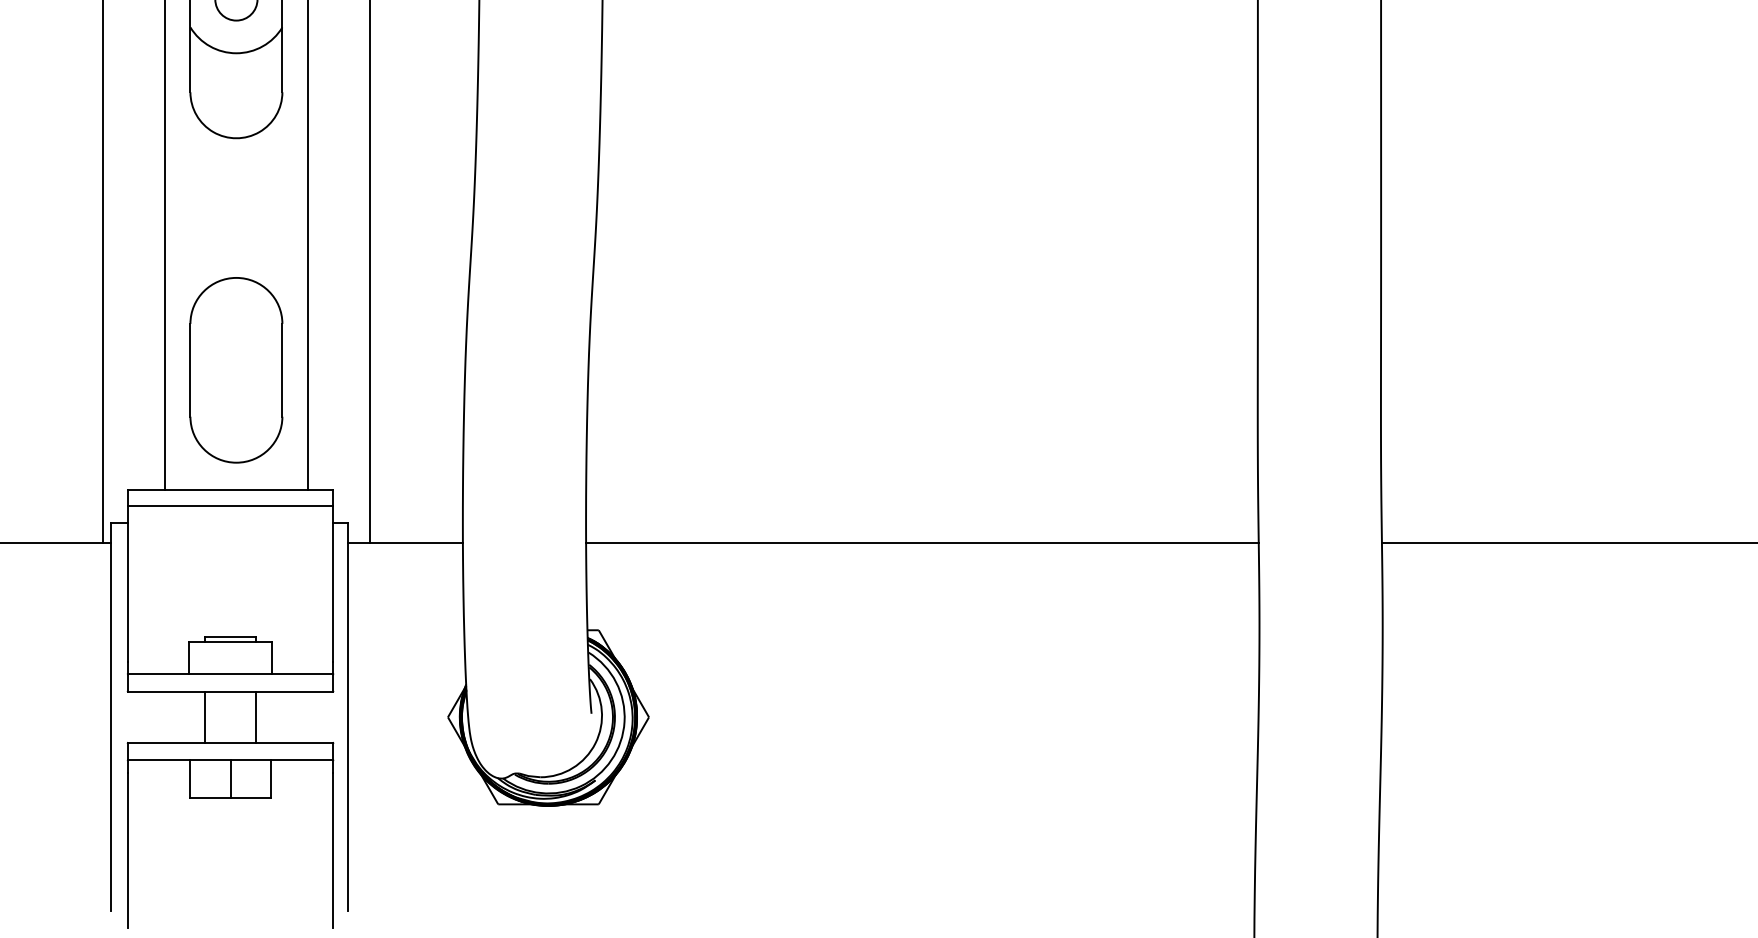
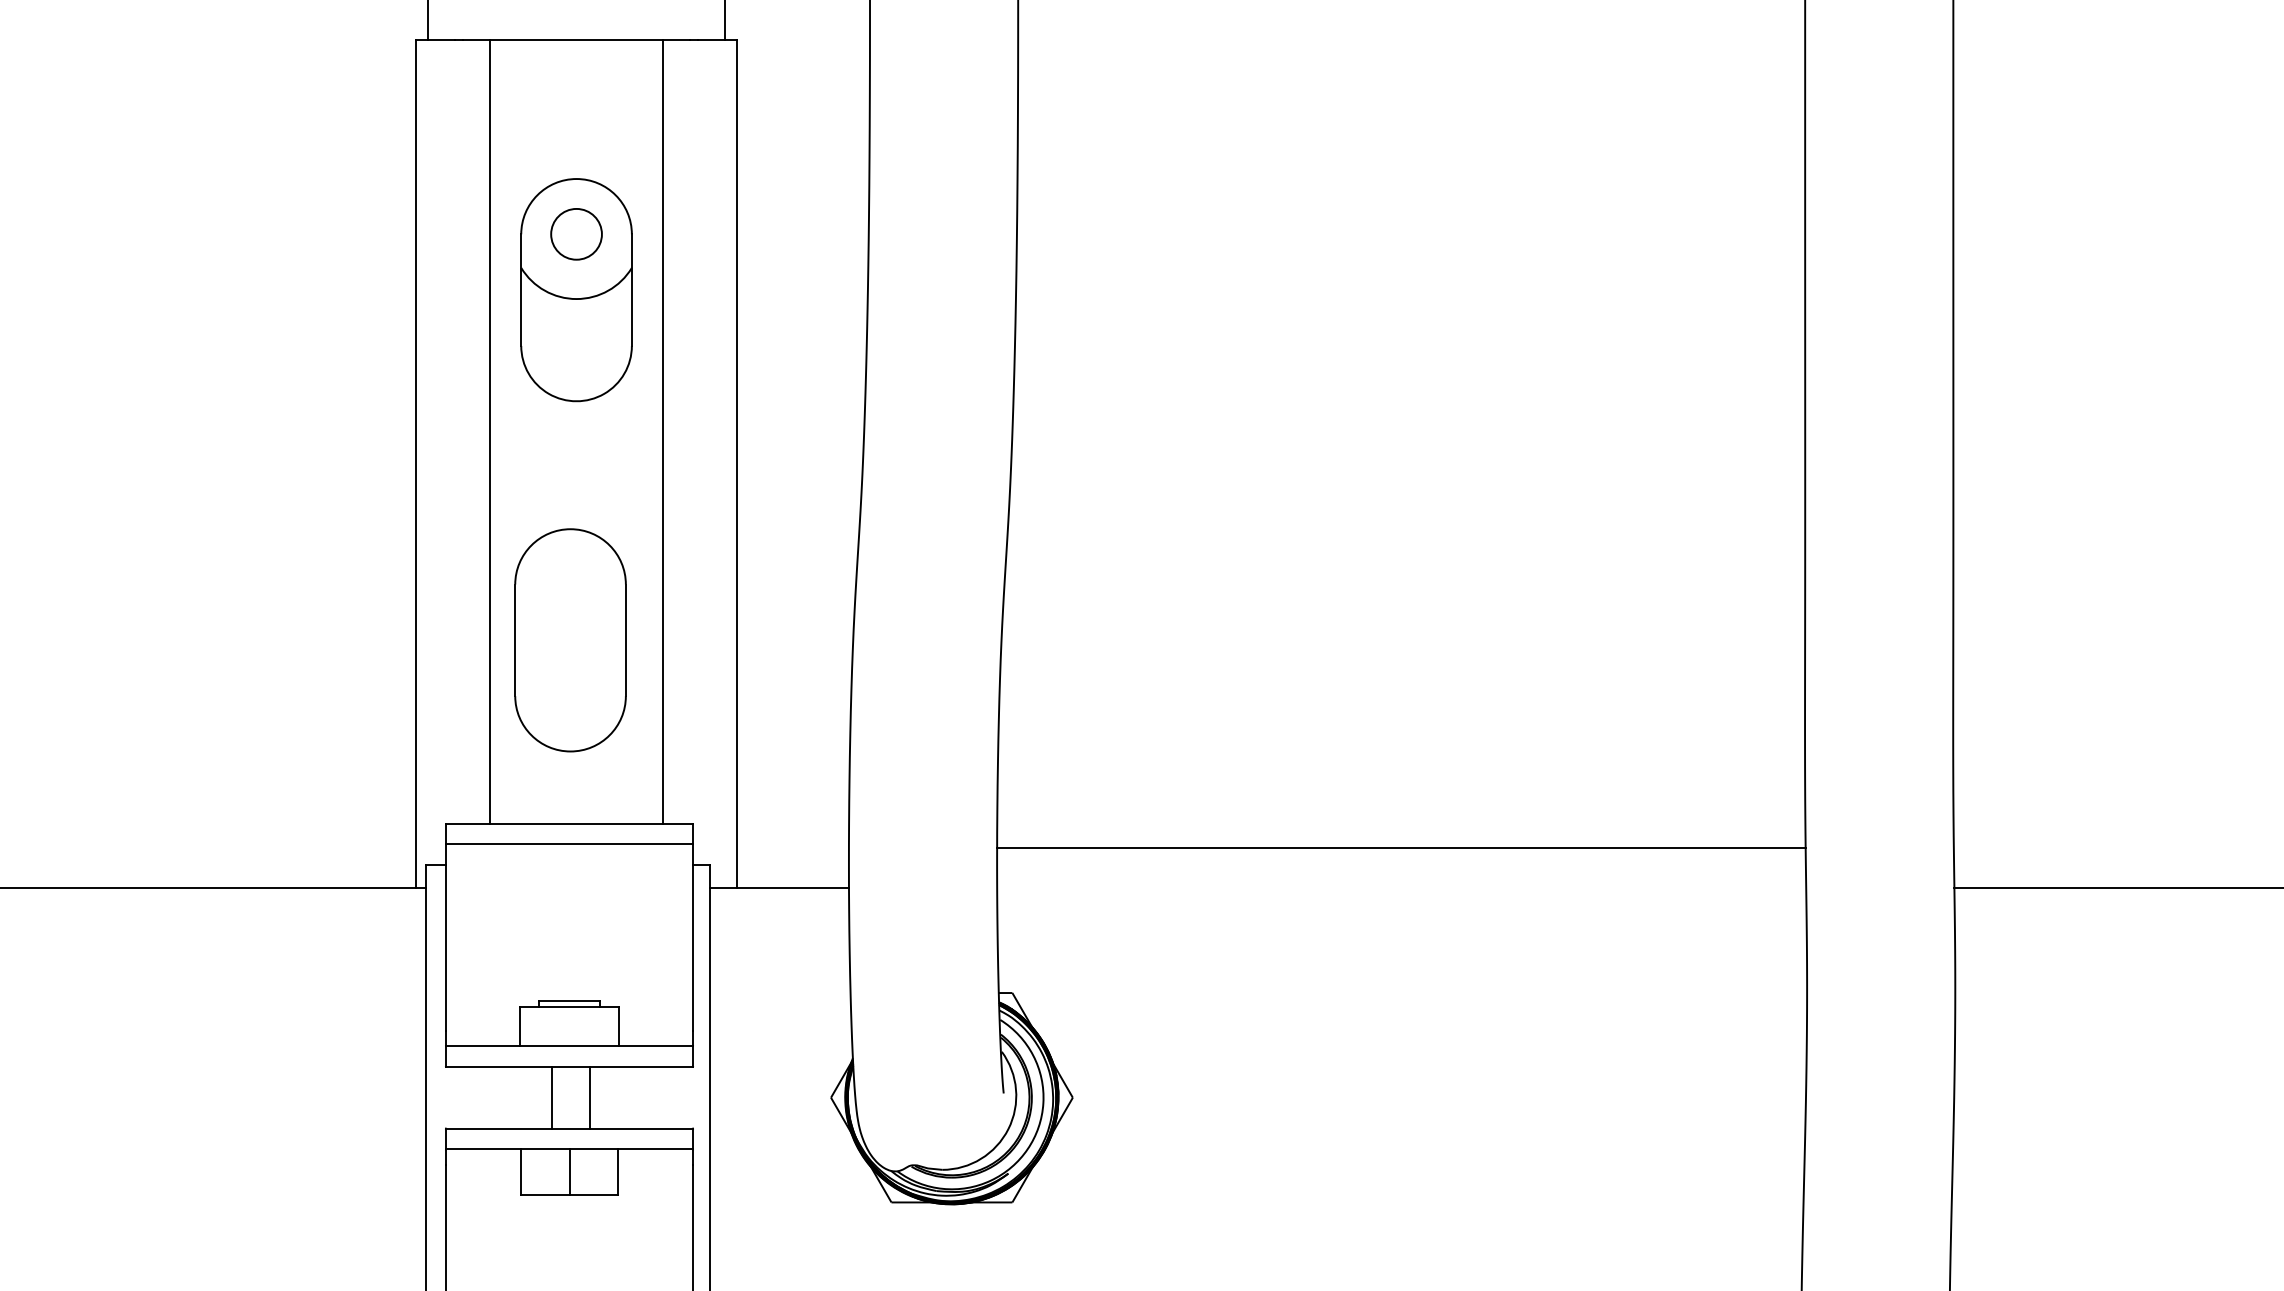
part: (236, 370) -> (570, 640), moved
line: (922, 542) -> (1401, 847), moved
line: (204, 717) -> (589, 1097), moved
line: (256, 717) -> (552, 1097), moved

